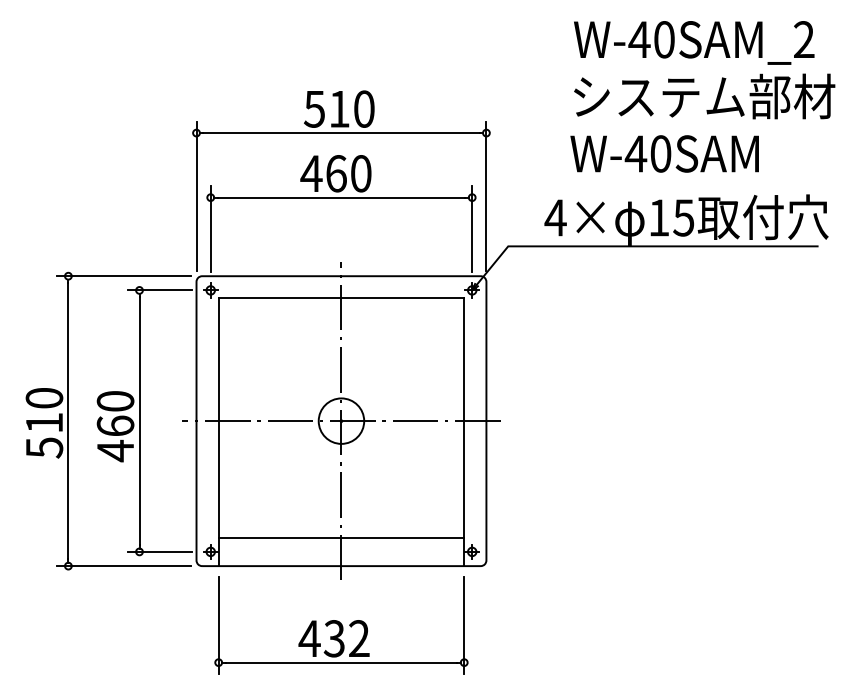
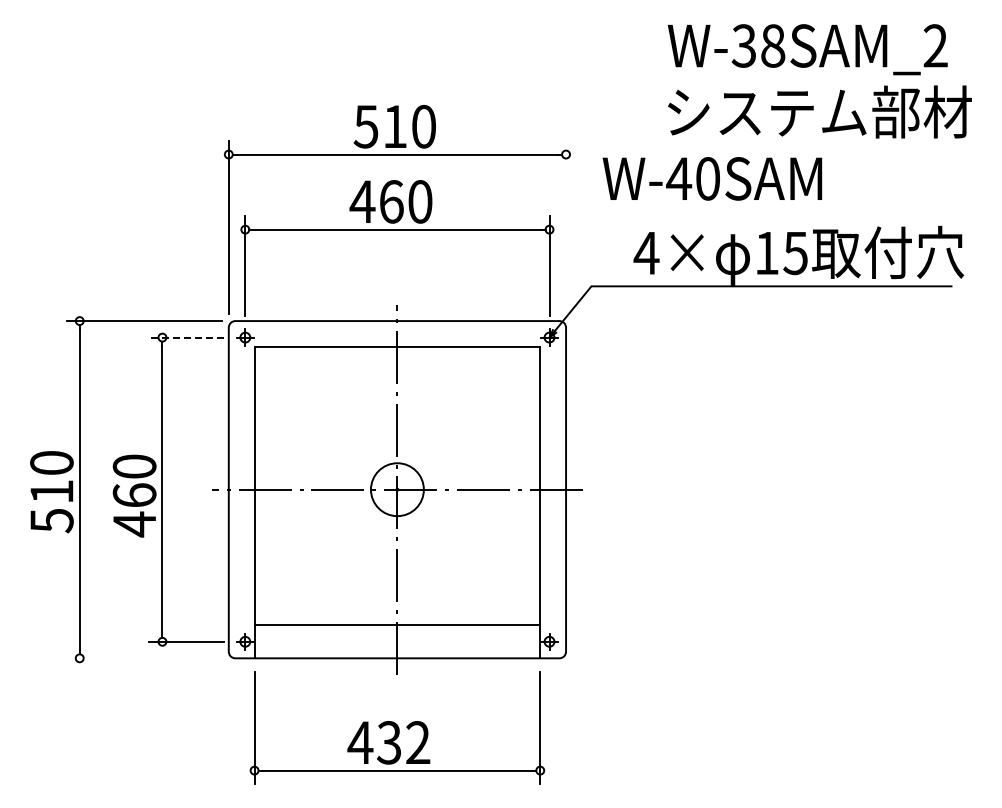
text: (651, 39) -> (758, 45), W-40SAM_2 -> W-38SAM_2
text: (664, 153) -> (712, 178), moved
line: (486, 195) -> (566, 227), removed
line: (160, 290) -> (186, 337), solid -> dashed
line: (124, 566) -> (144, 658), removed

